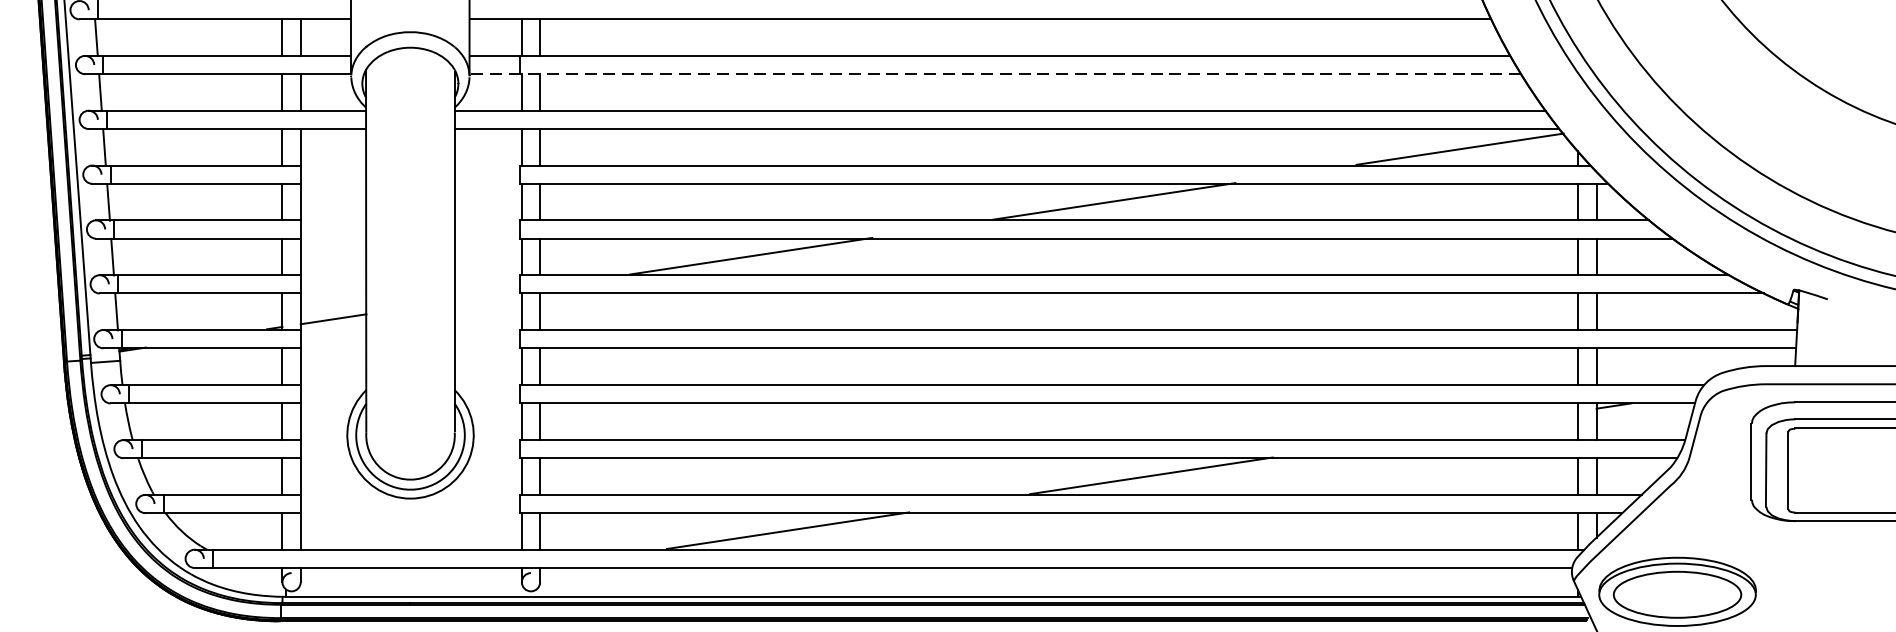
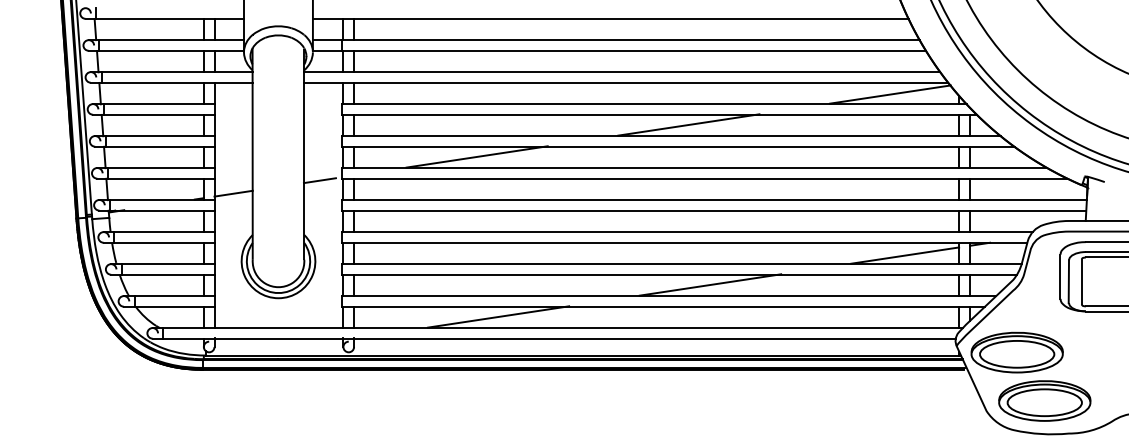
line: (995, 73) -> (619, 50), dashed -> solid
line: (480, 296) -> (319, 180), added
line: (1485, 425) -> (905, 255), added

